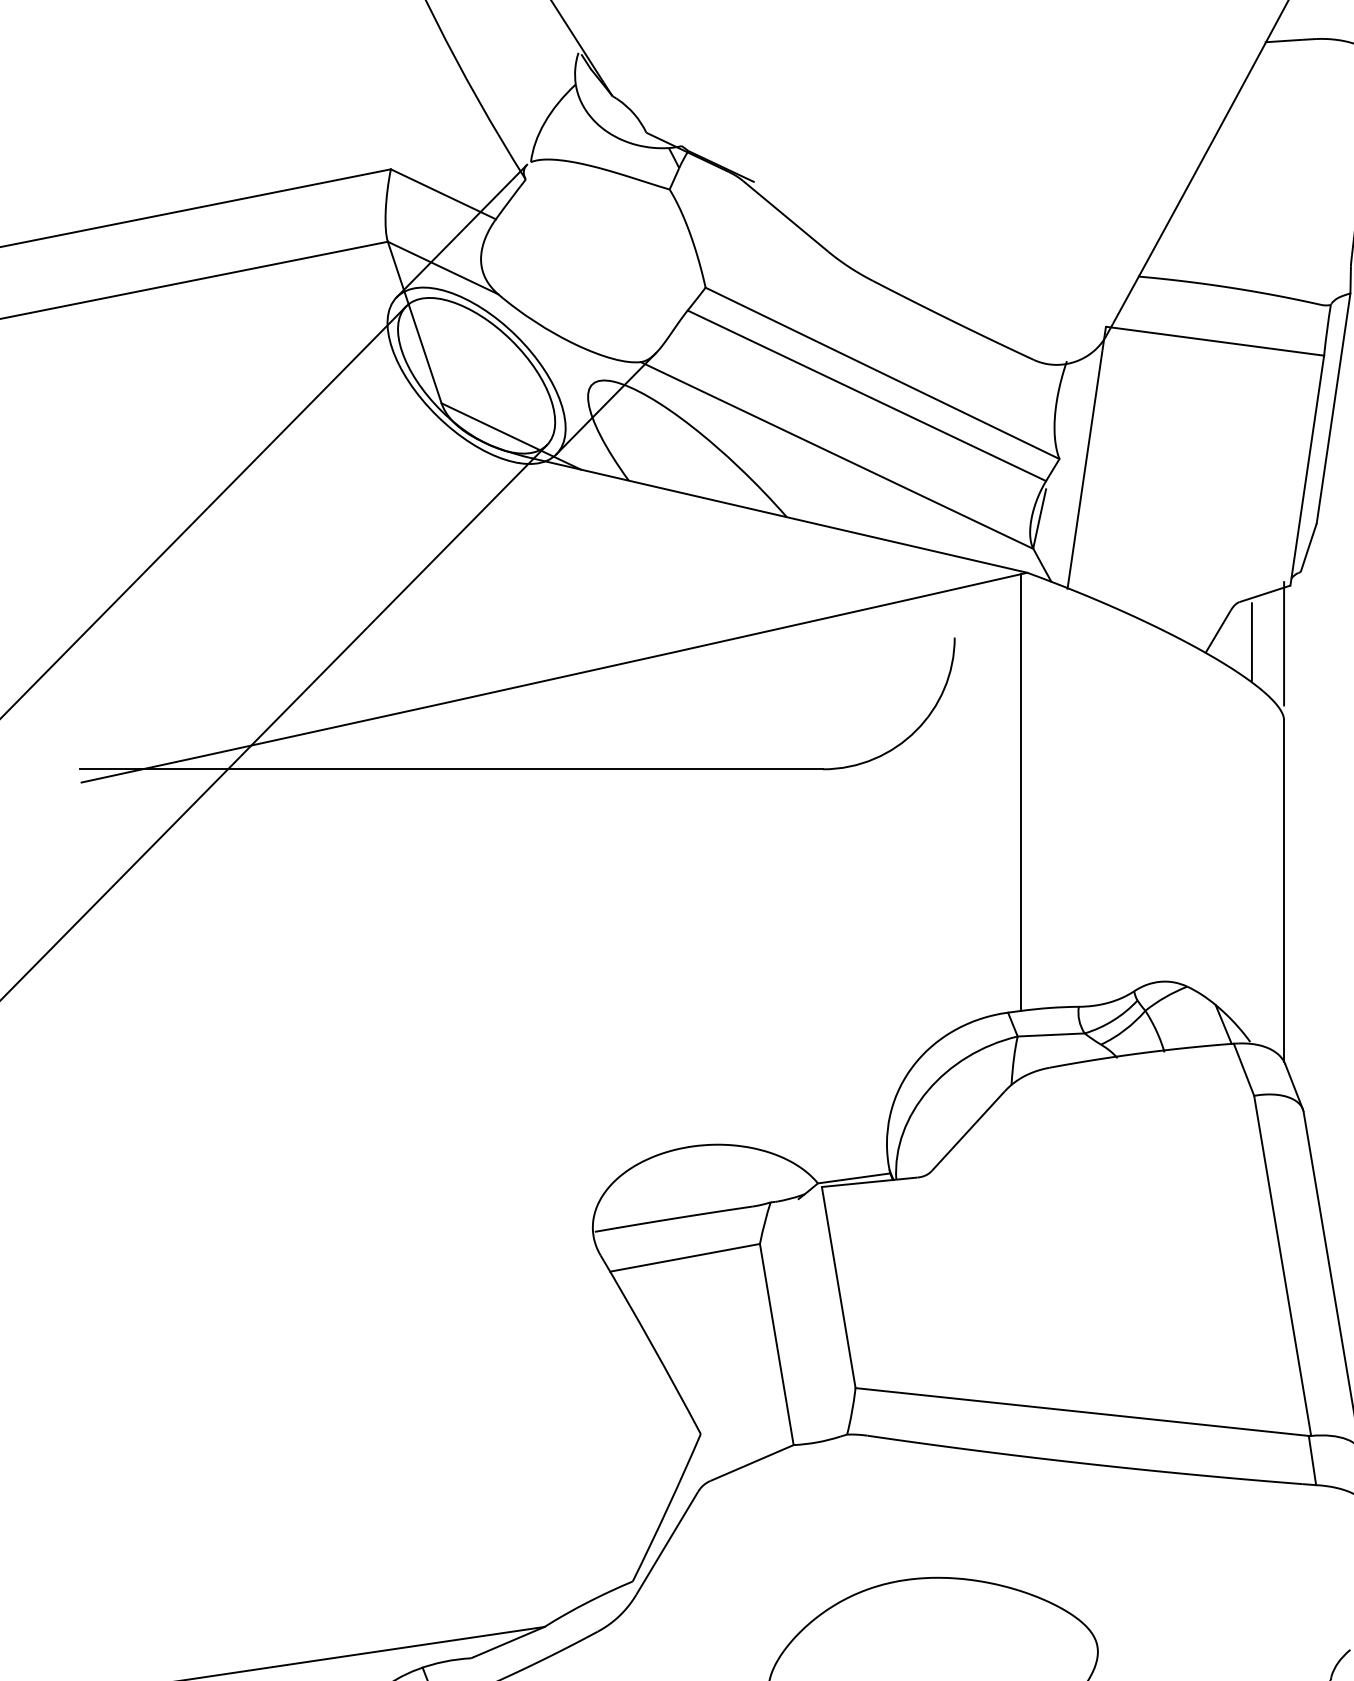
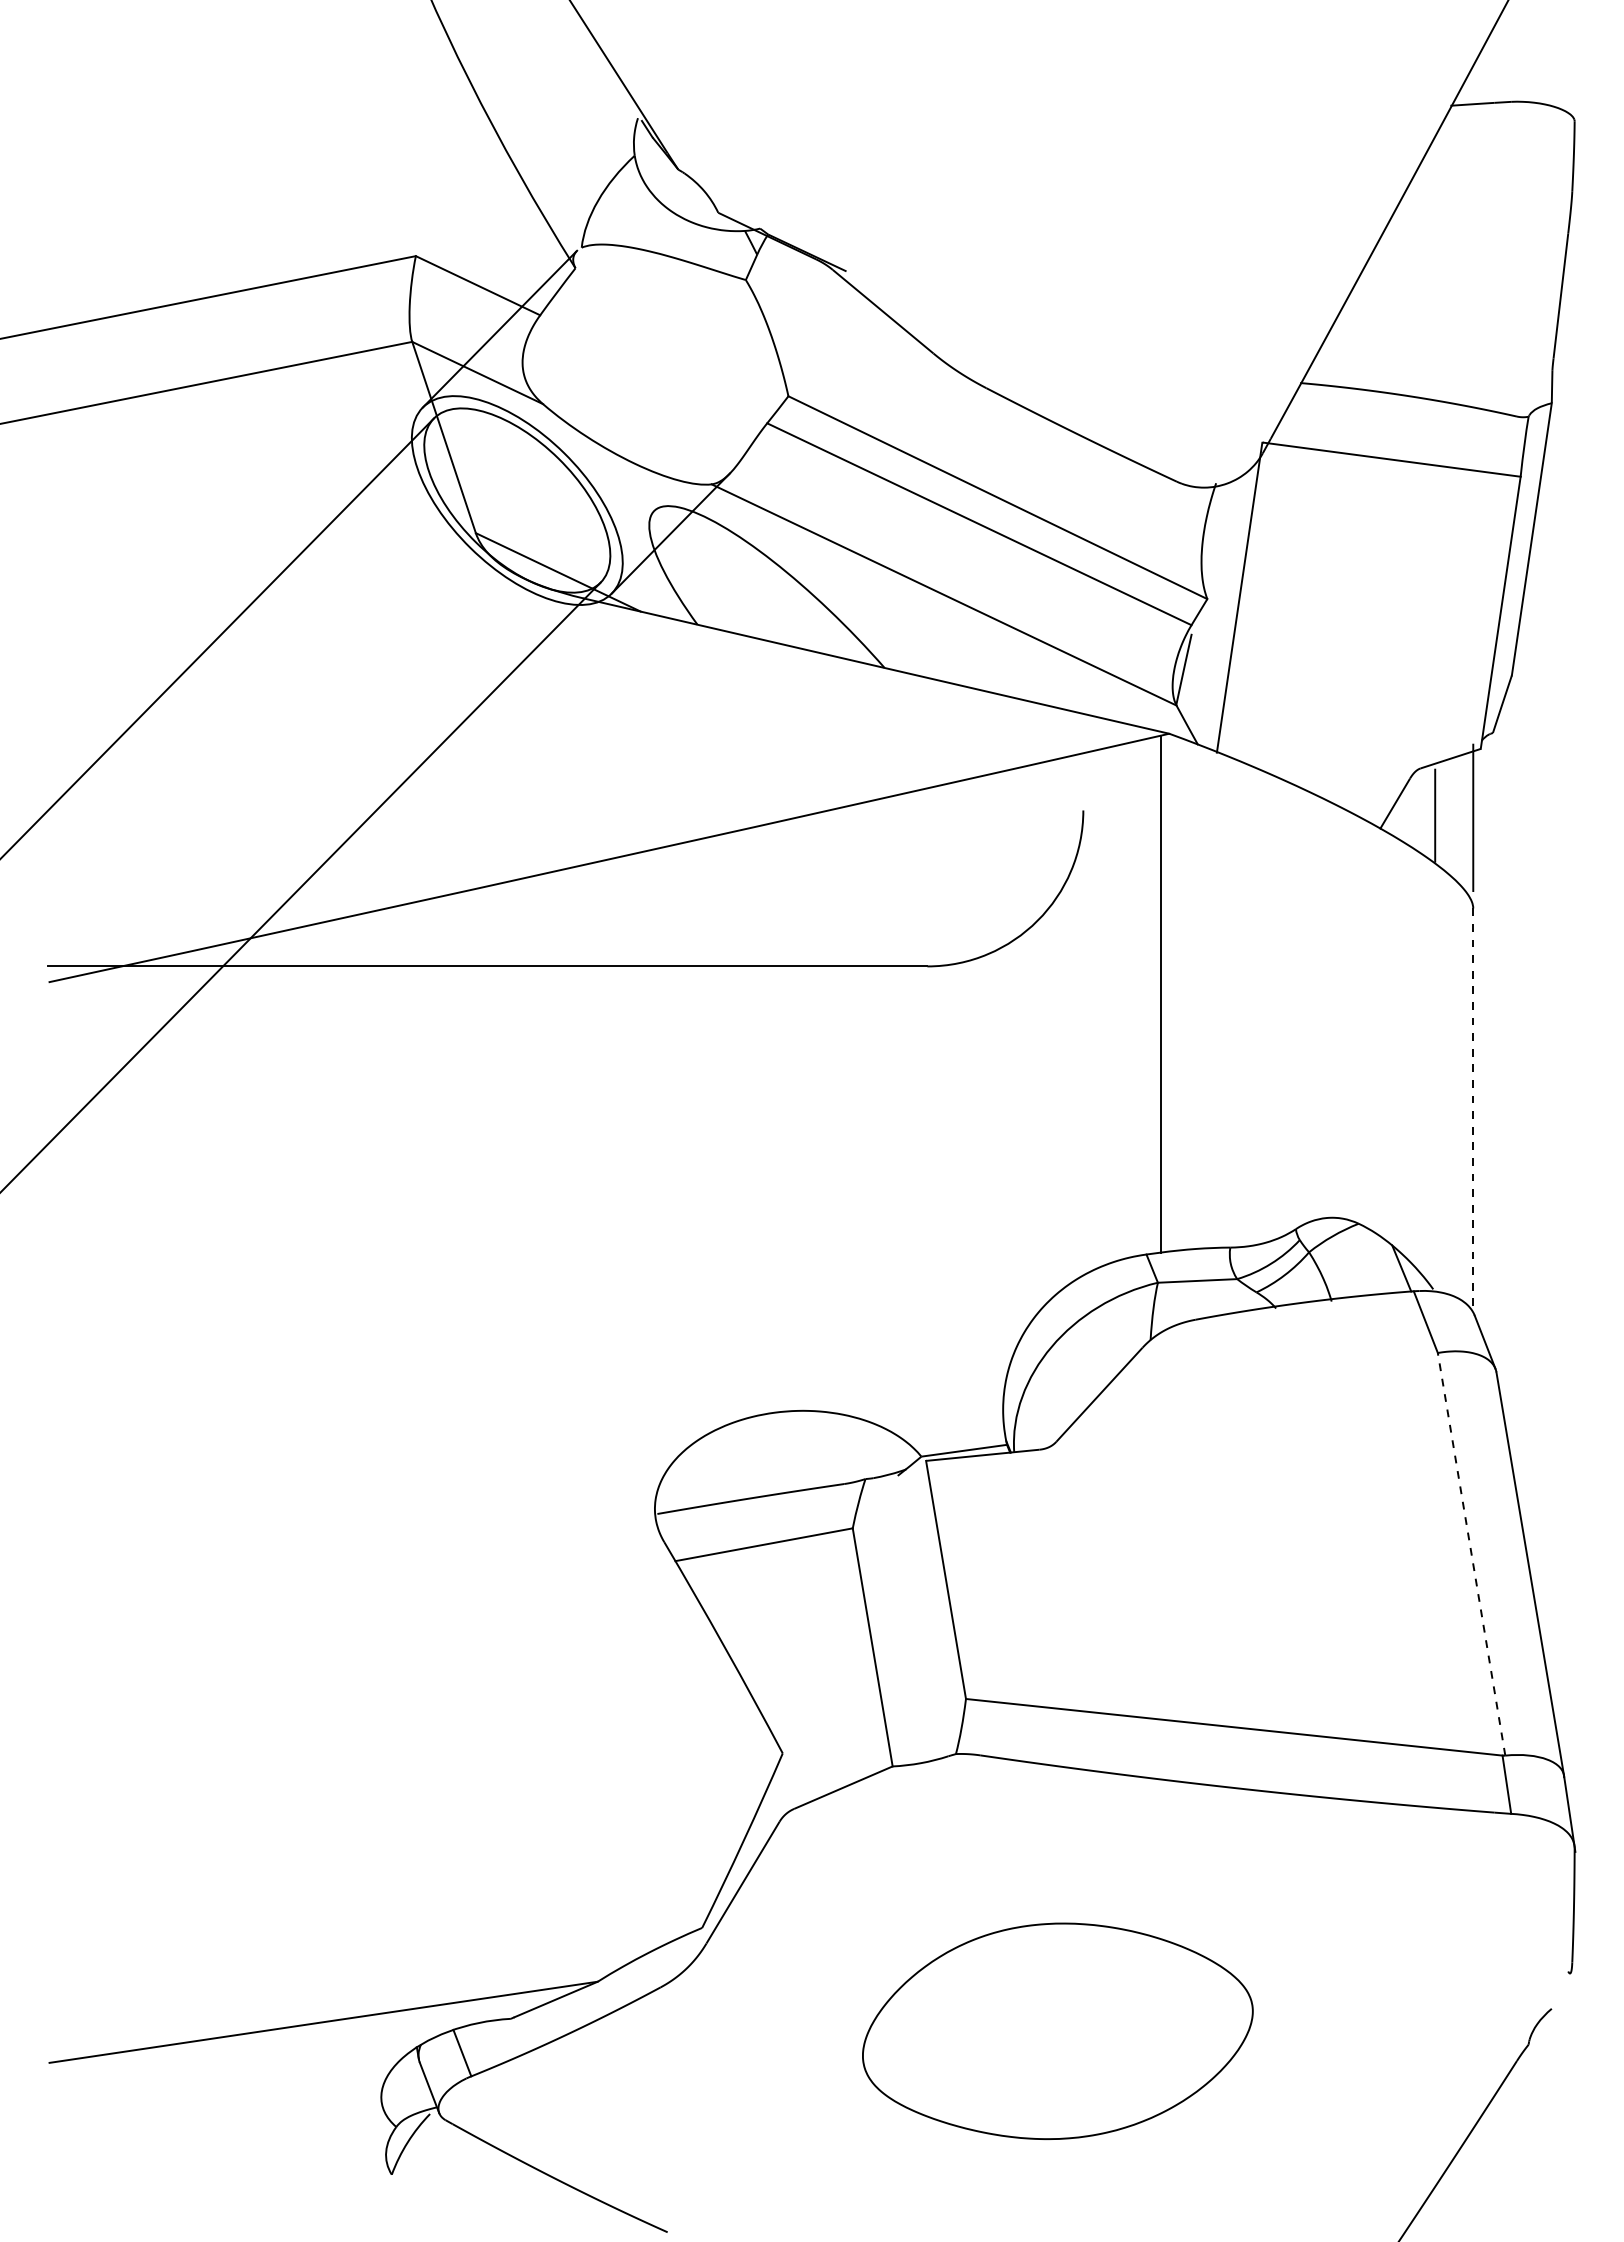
line: (1284, 891) -> (1473, 1111), solid -> dashed
line: (1282, 1265) -> (1471, 1553), solid -> dashed

